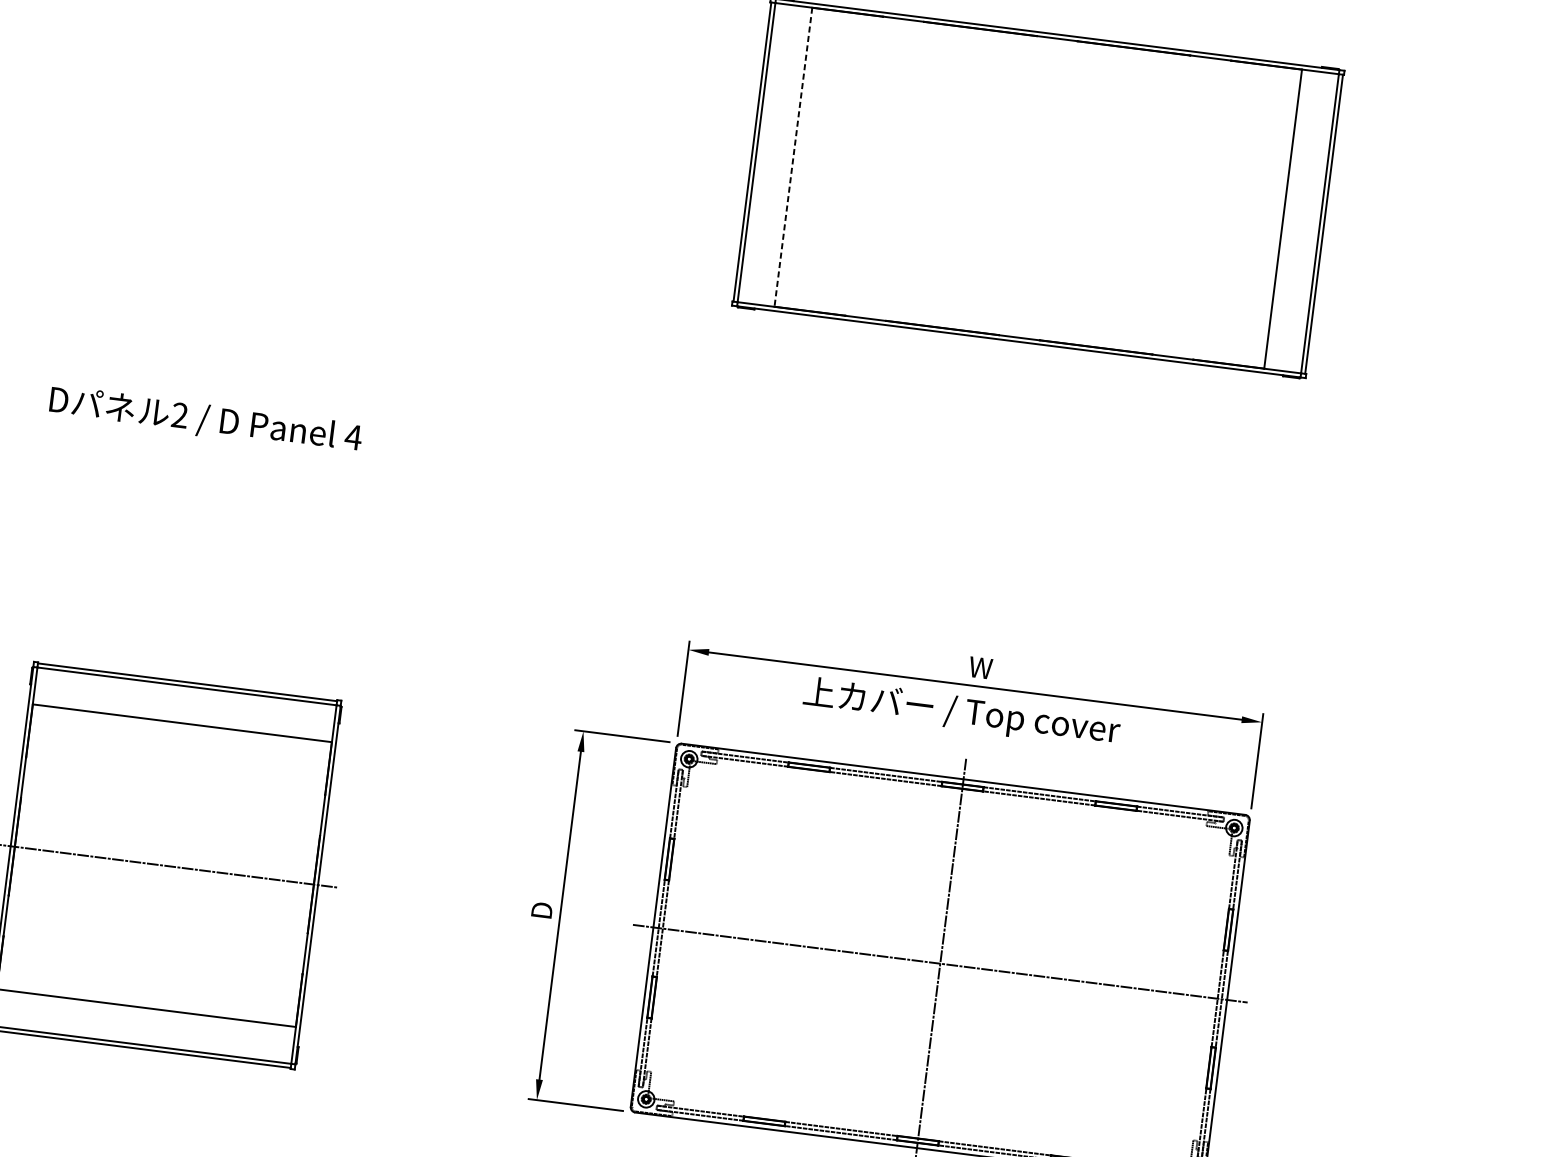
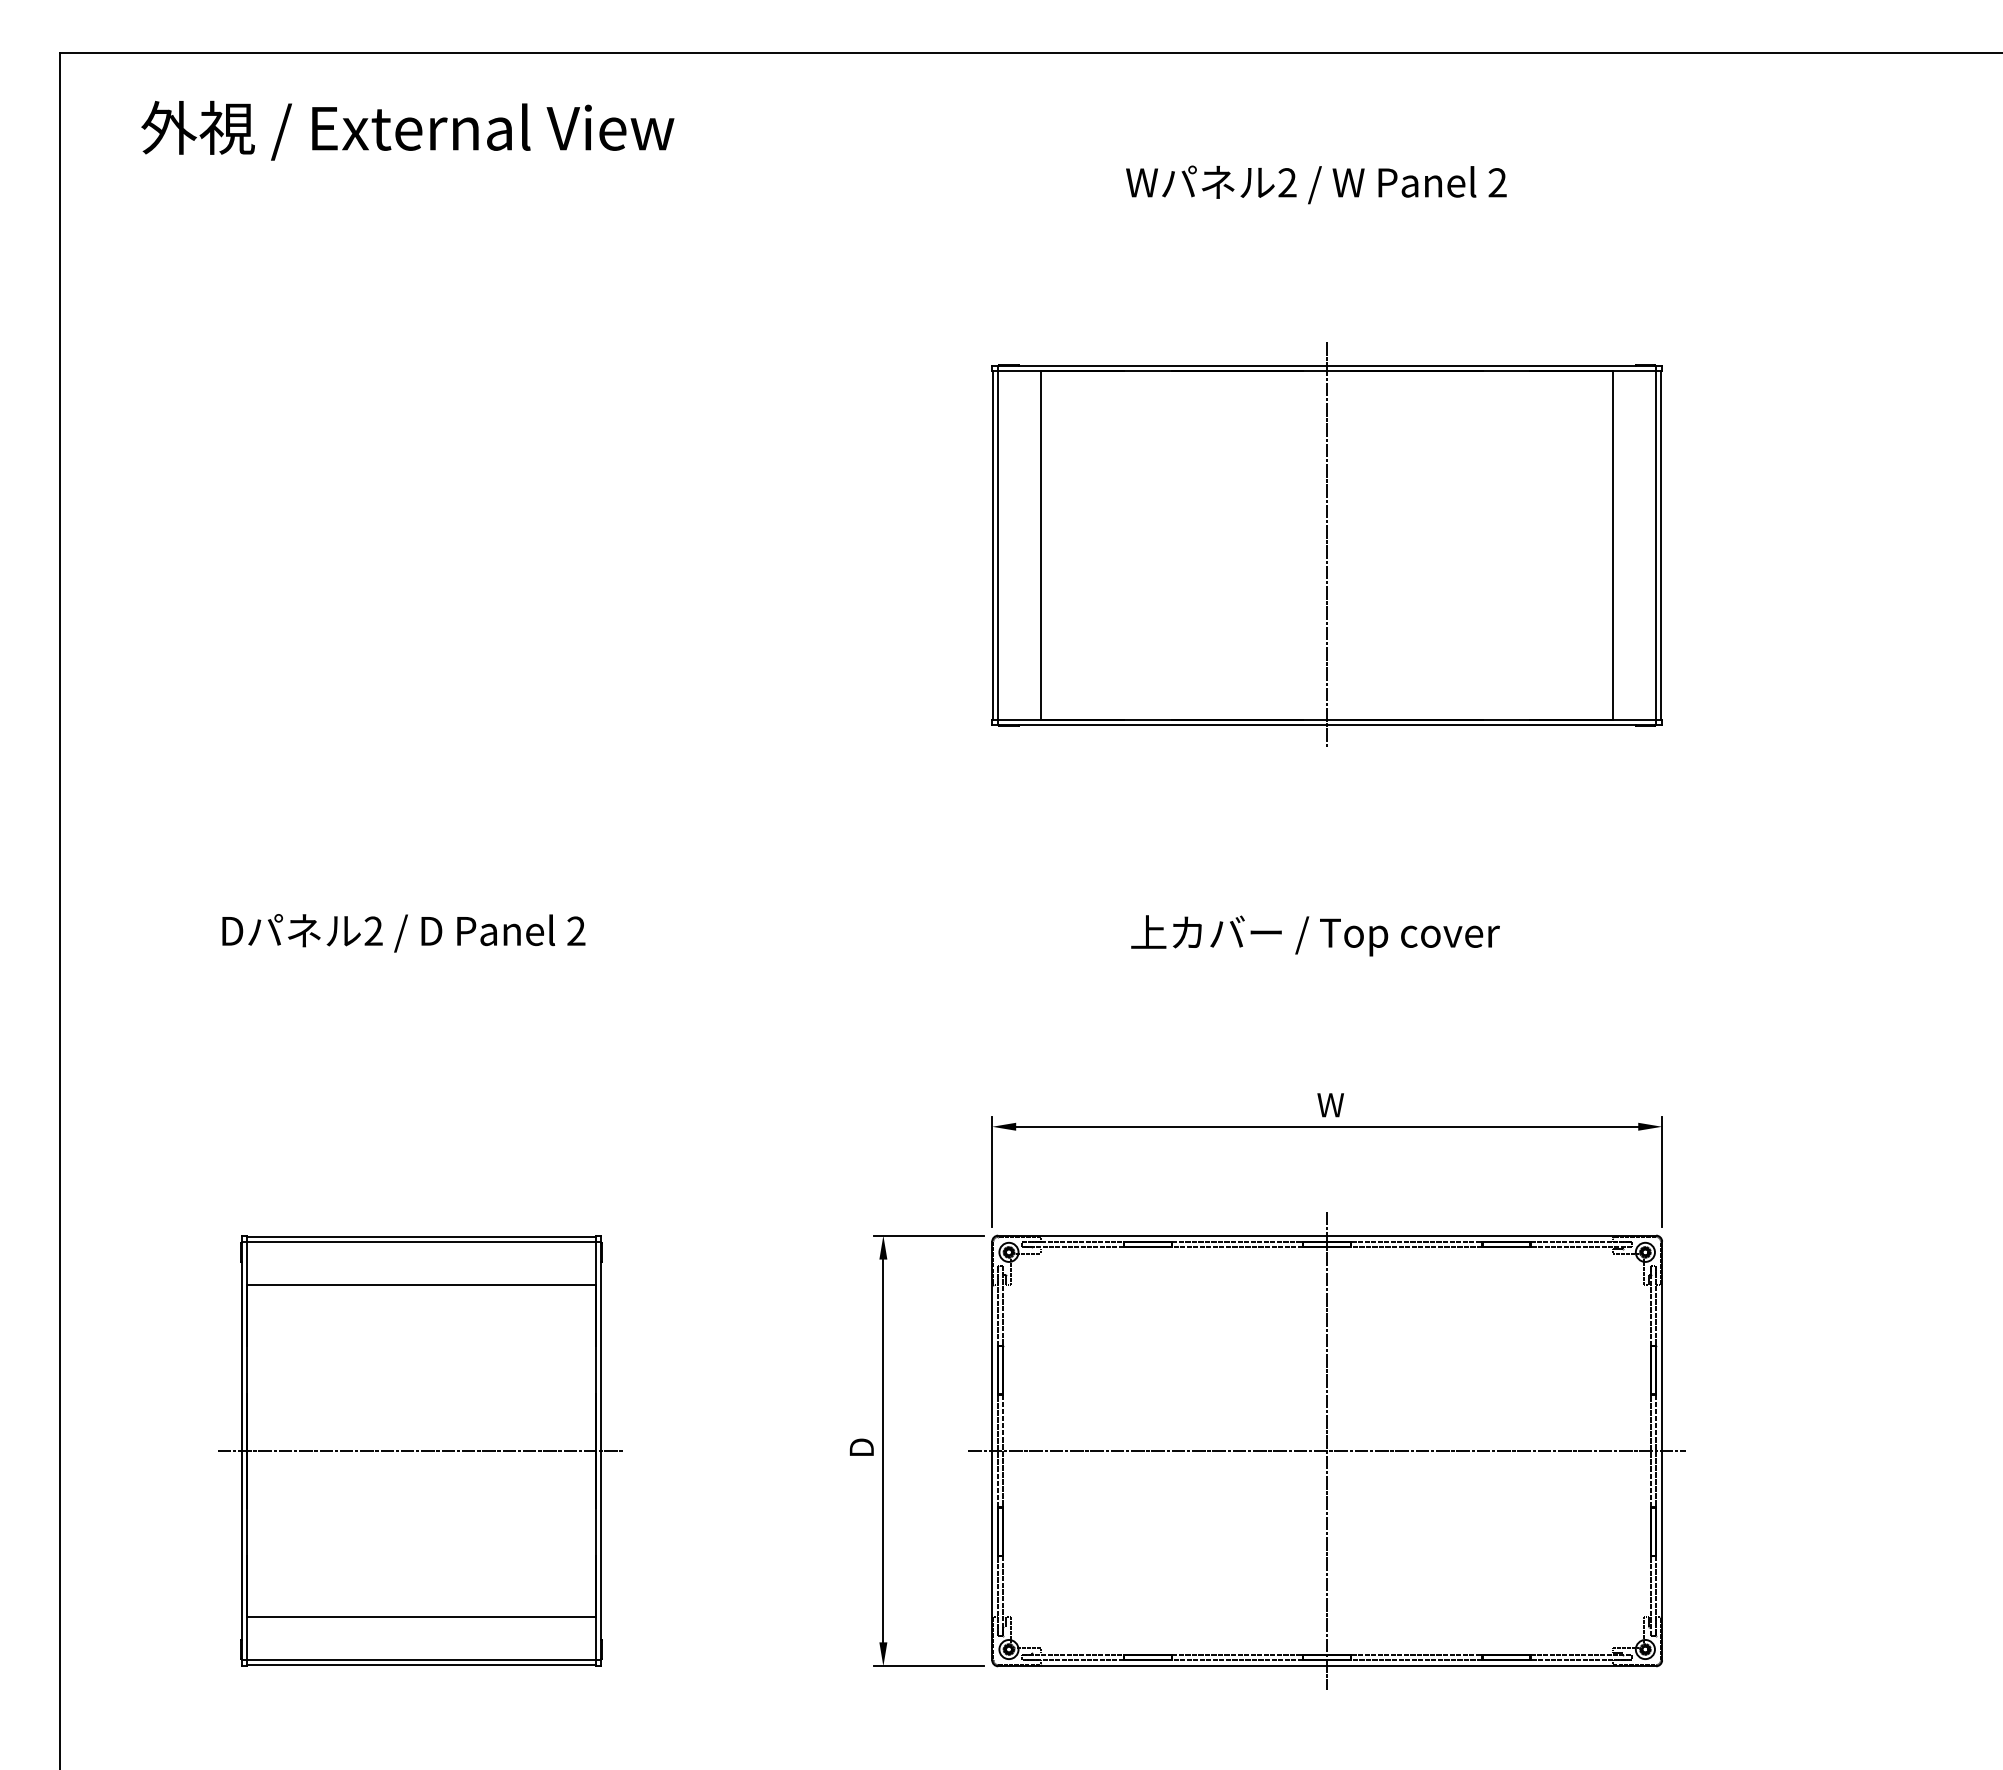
line: (793, 157) -> (1041, 545), dashed -> solid
line: (1038, 188) -> (1327, 545), added
text: (353, 436) -> (576, 930), 4 -> 2
text: (961, 712) -> (1315, 935), moved

